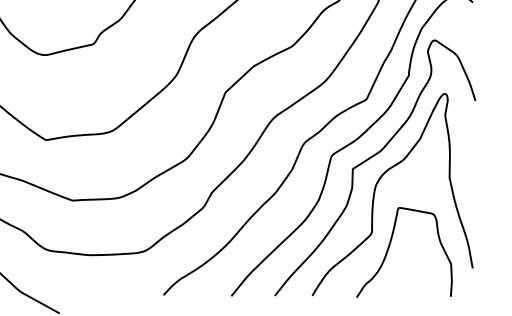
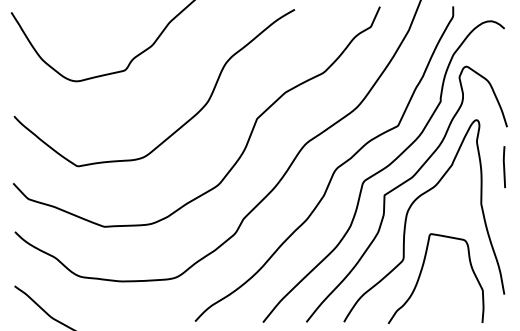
curve: (471, 141) -> (503, 167), added

